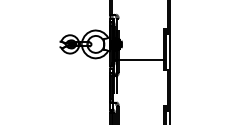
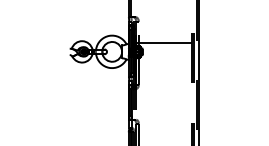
line: (139, 60) -> (163, 42), moved

